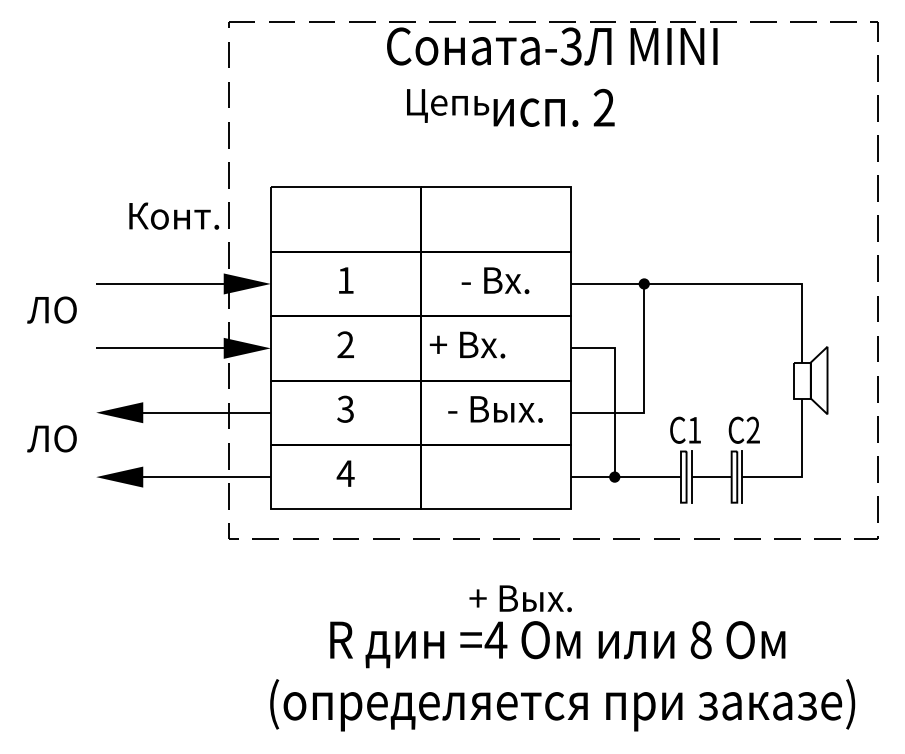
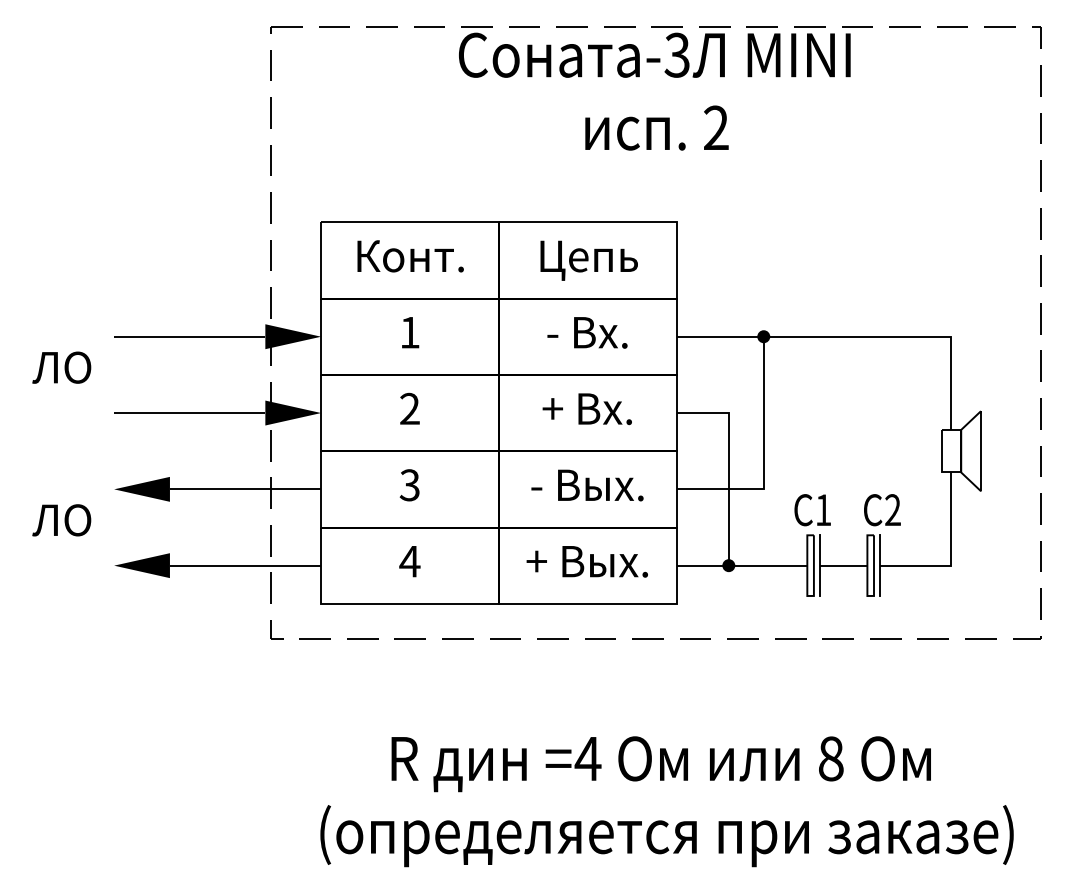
text: (447, 105) -> (588, 260), moved
text: (174, 216) -> (410, 256), moved
text: (466, 345) -> (586, 409), moved
text: (519, 598) -> (586, 561), moved

